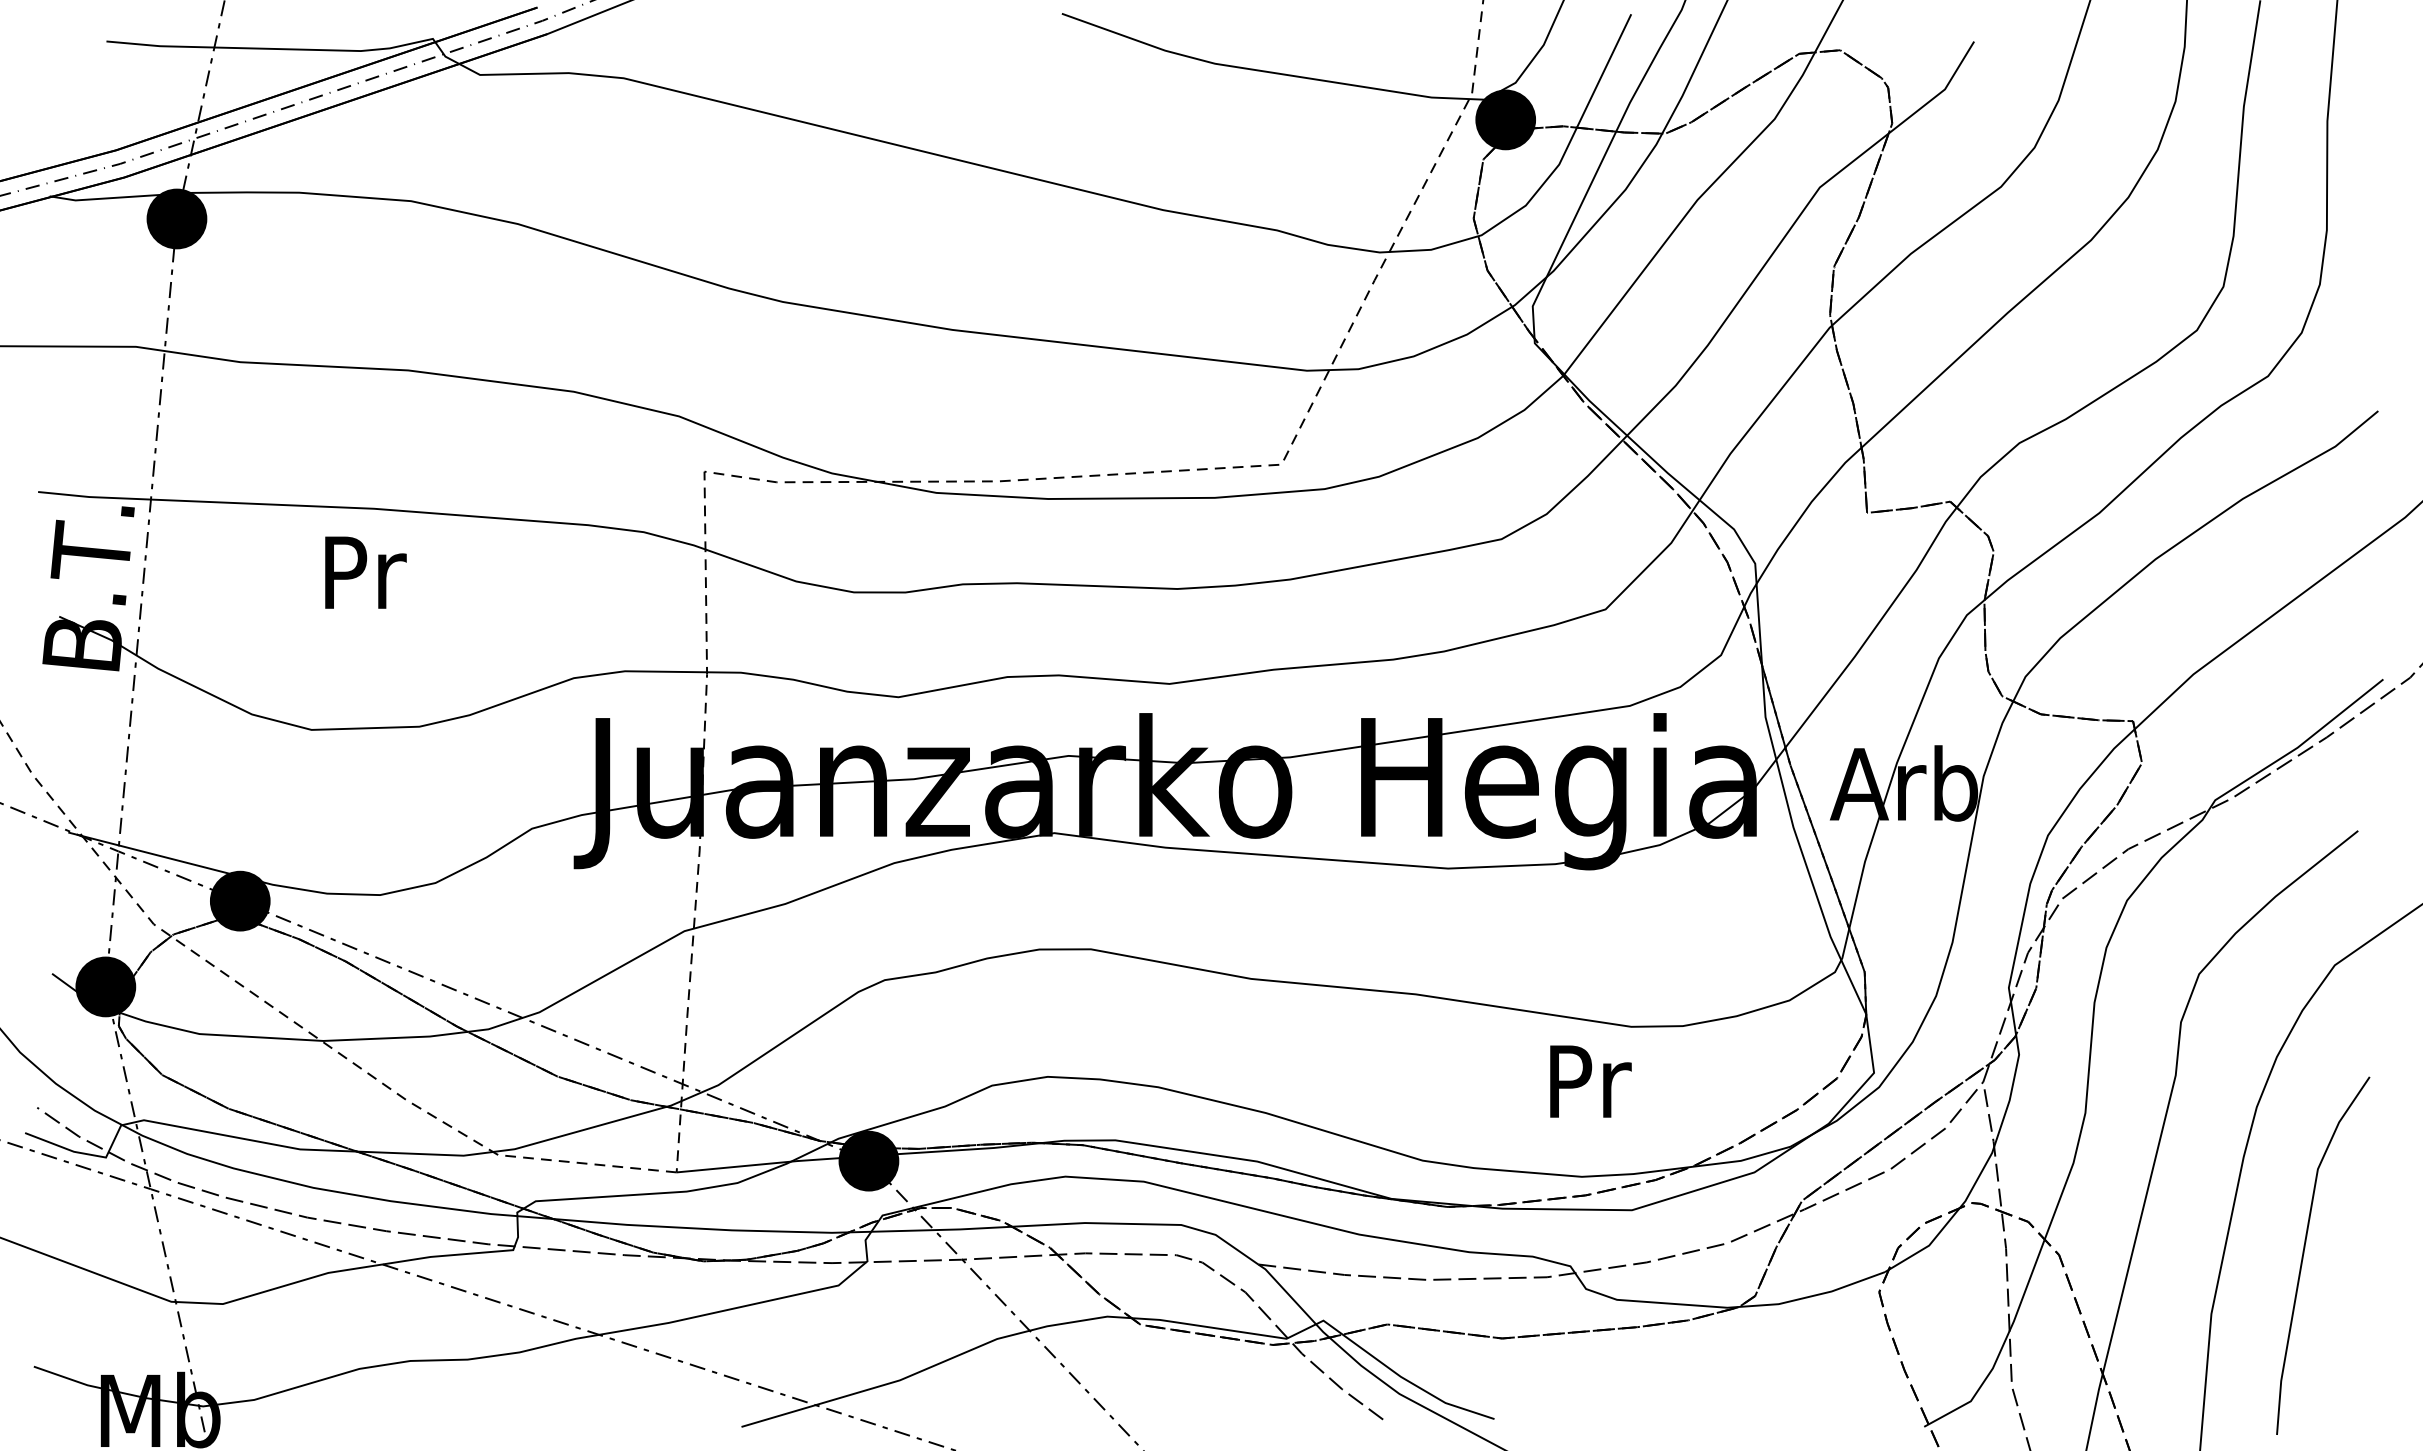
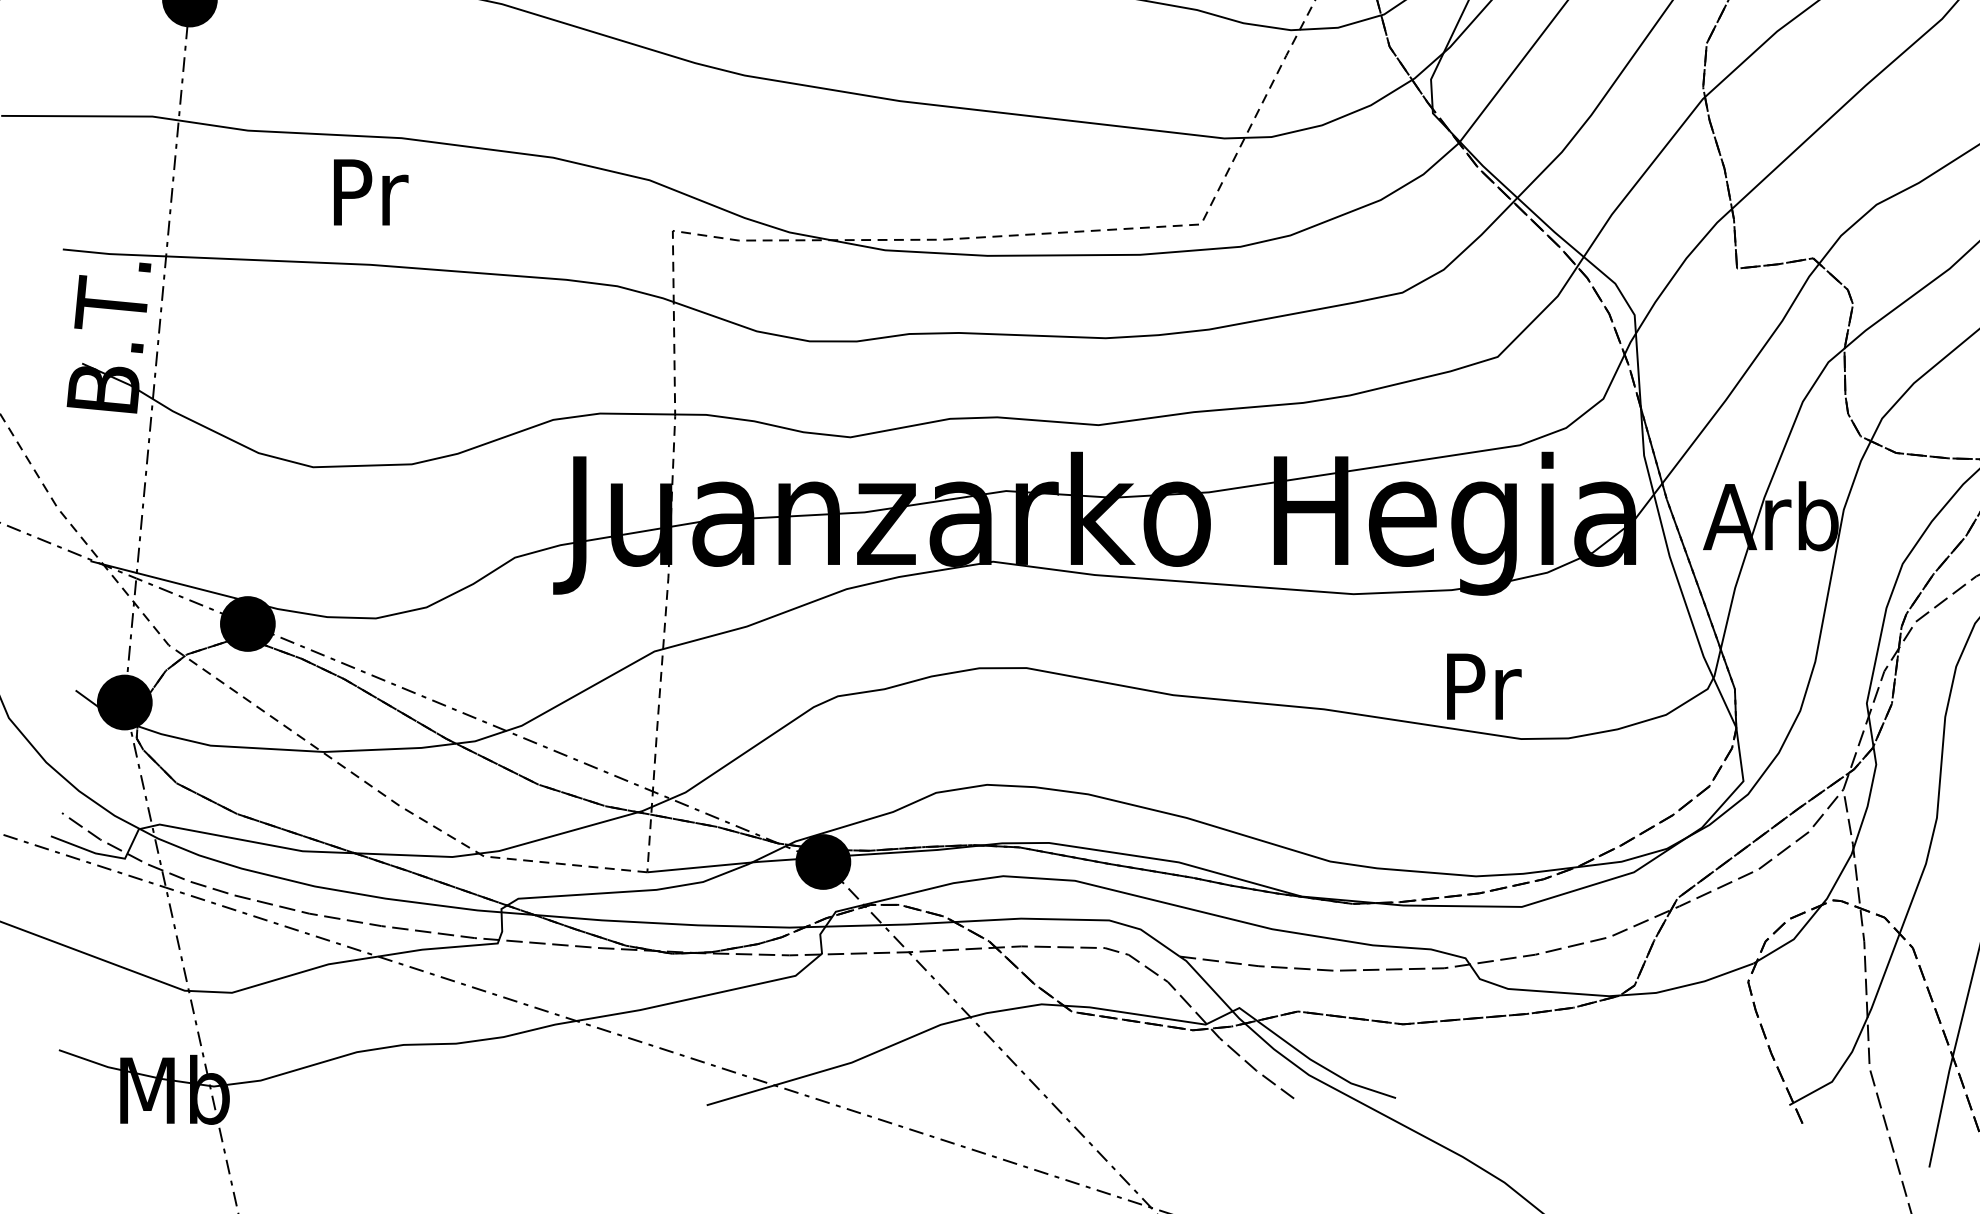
text: (365, 572) -> (370, 192), moved
text: (1590, 1081) -> (1483, 686), moved

